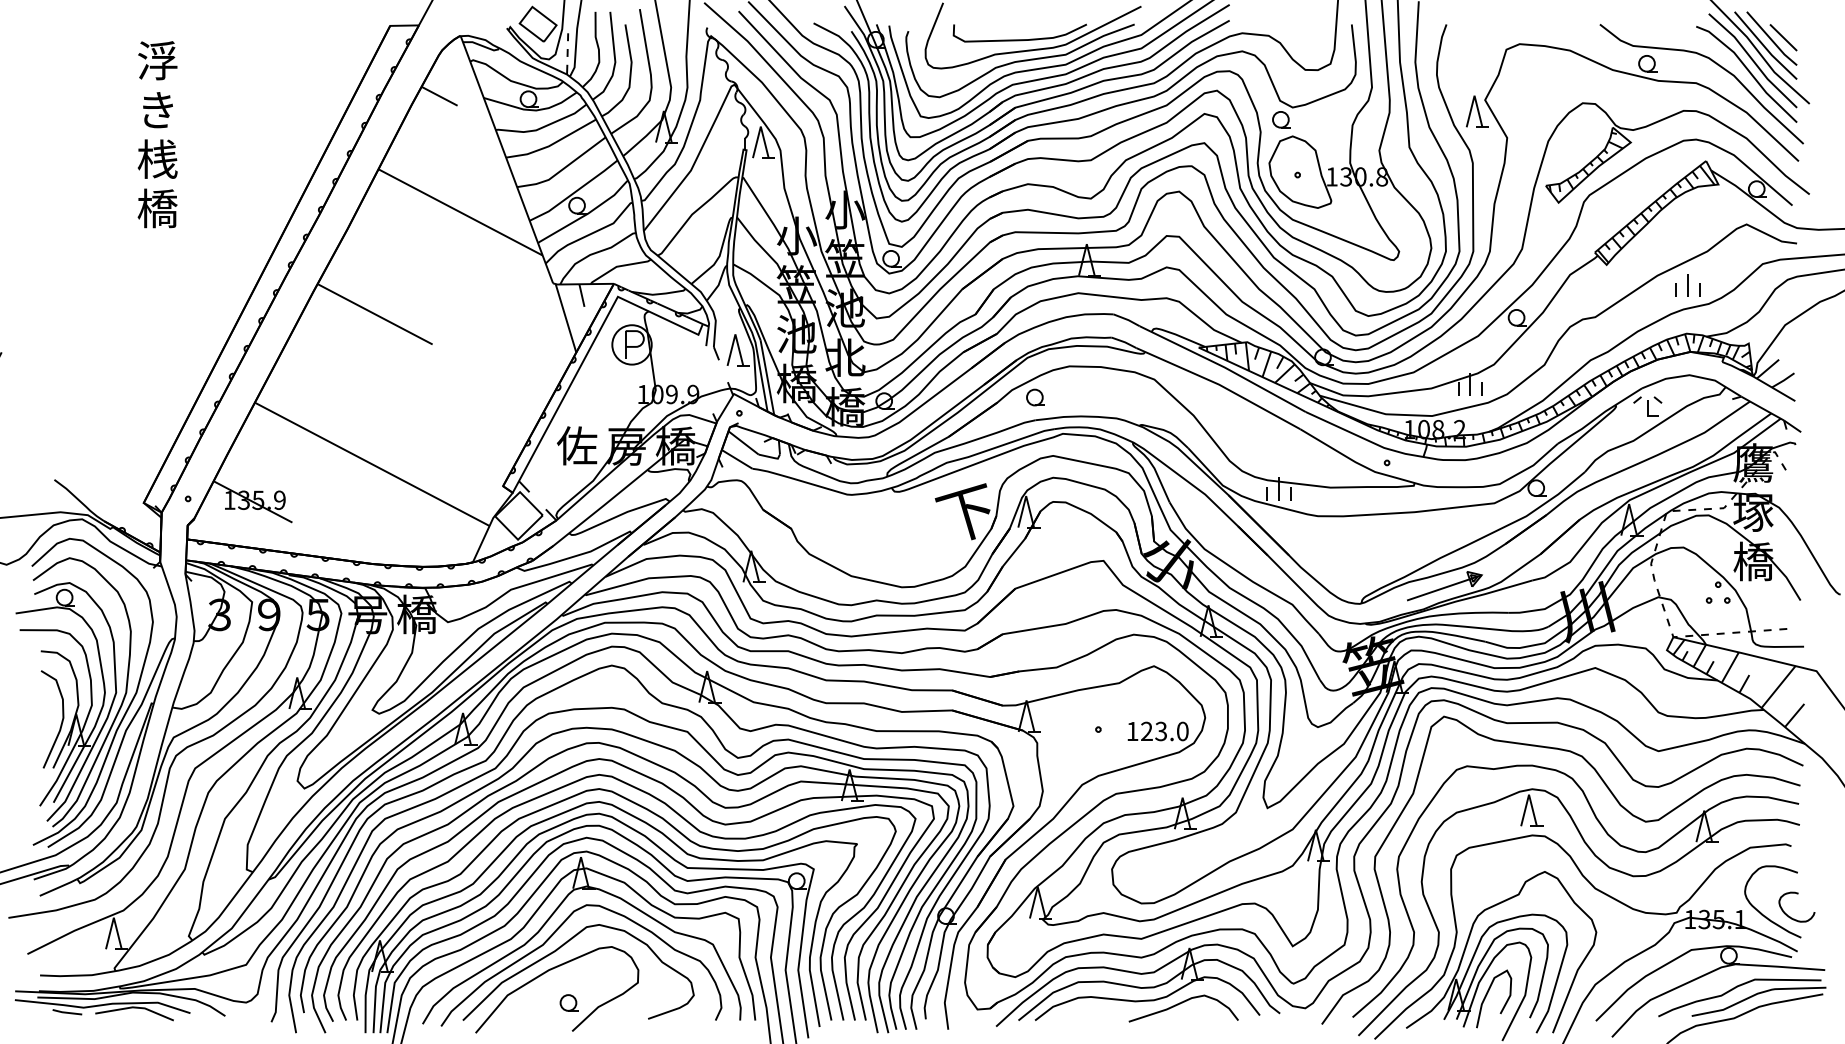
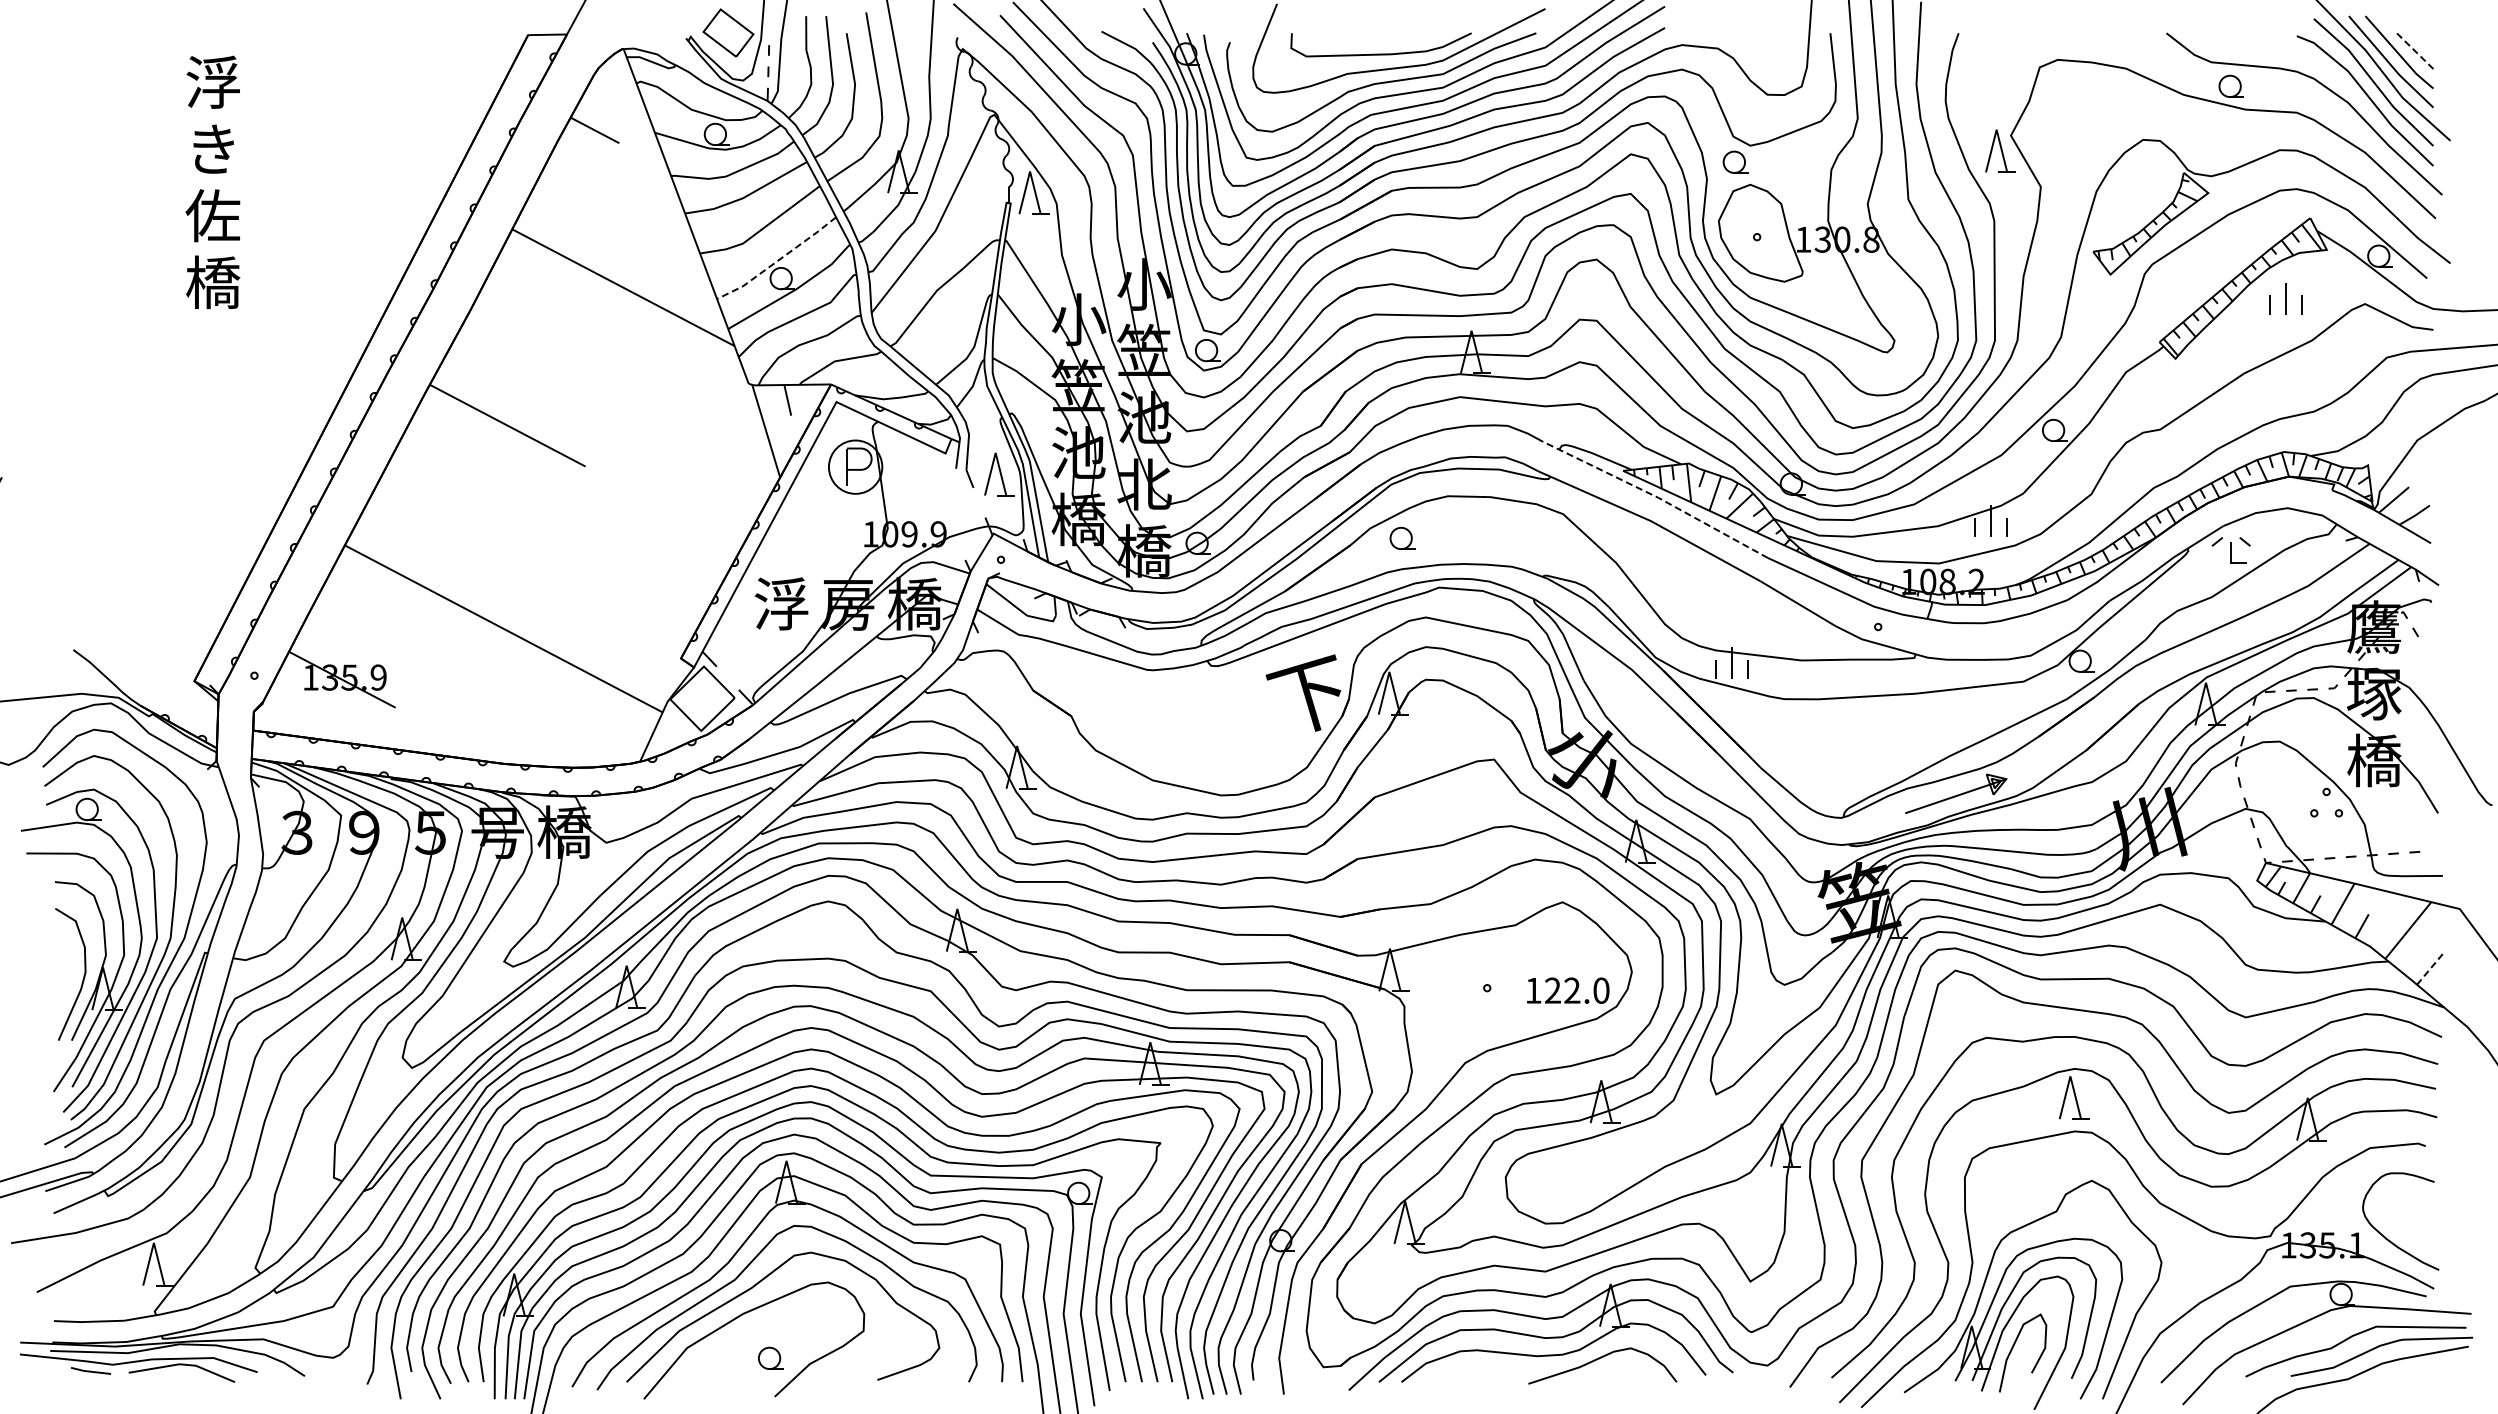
line: (1783, 37) -> (2415, 51), solid -> dashed
text: (157, 159) -> (212, 215), 桟 -> 佐
line: (575, 192) -> (778, 260), solid -> dashed
part: (1687, 285) -> (2285, 298), moved
line: (1224, 367) -> (1657, 497), solid -> dashed
text: (576, 445) -> (780, 603), 佐 -> 浮
line: (1794, 715) -> (2430, 968), solid -> dashed
text: (1161, 731) -> (1572, 990), 123.0 -> 122.0
curve: (1790, 916) -> (2424, 1241), removed

